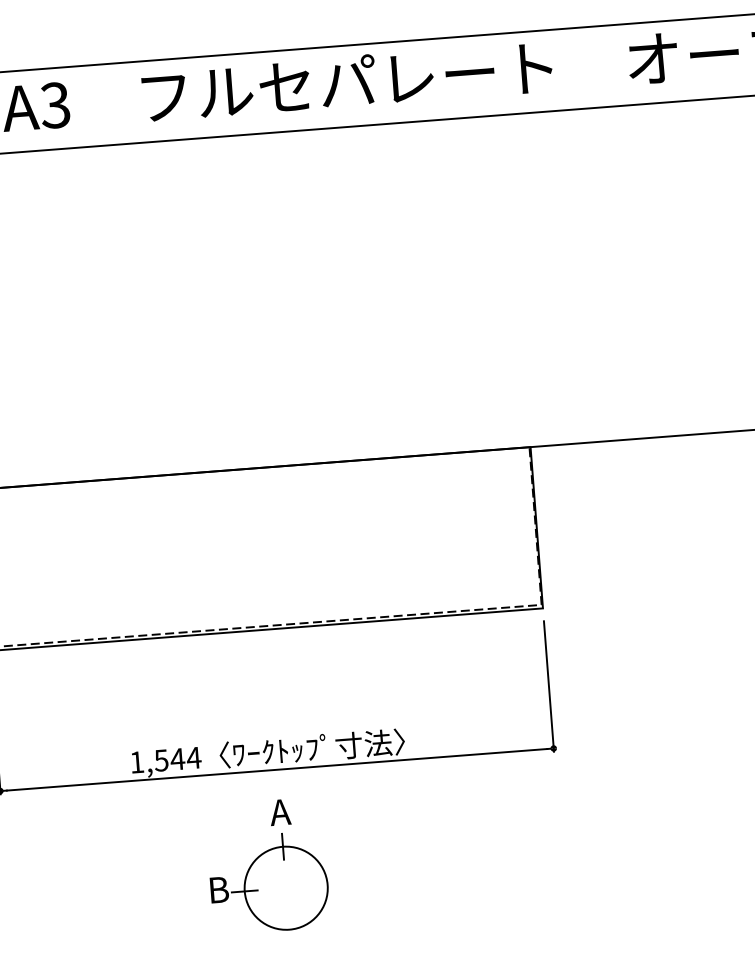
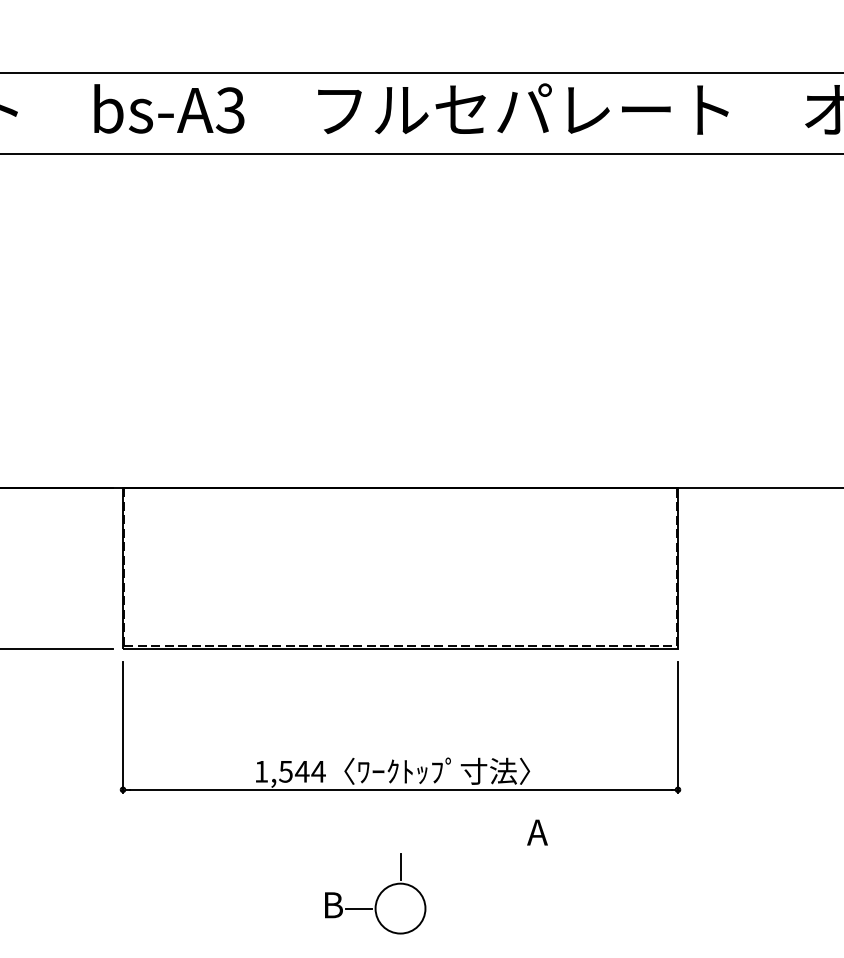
text: (280, 812) -> (537, 832), moved
circle: (286, 888) -> (400, 908), size x0.6

